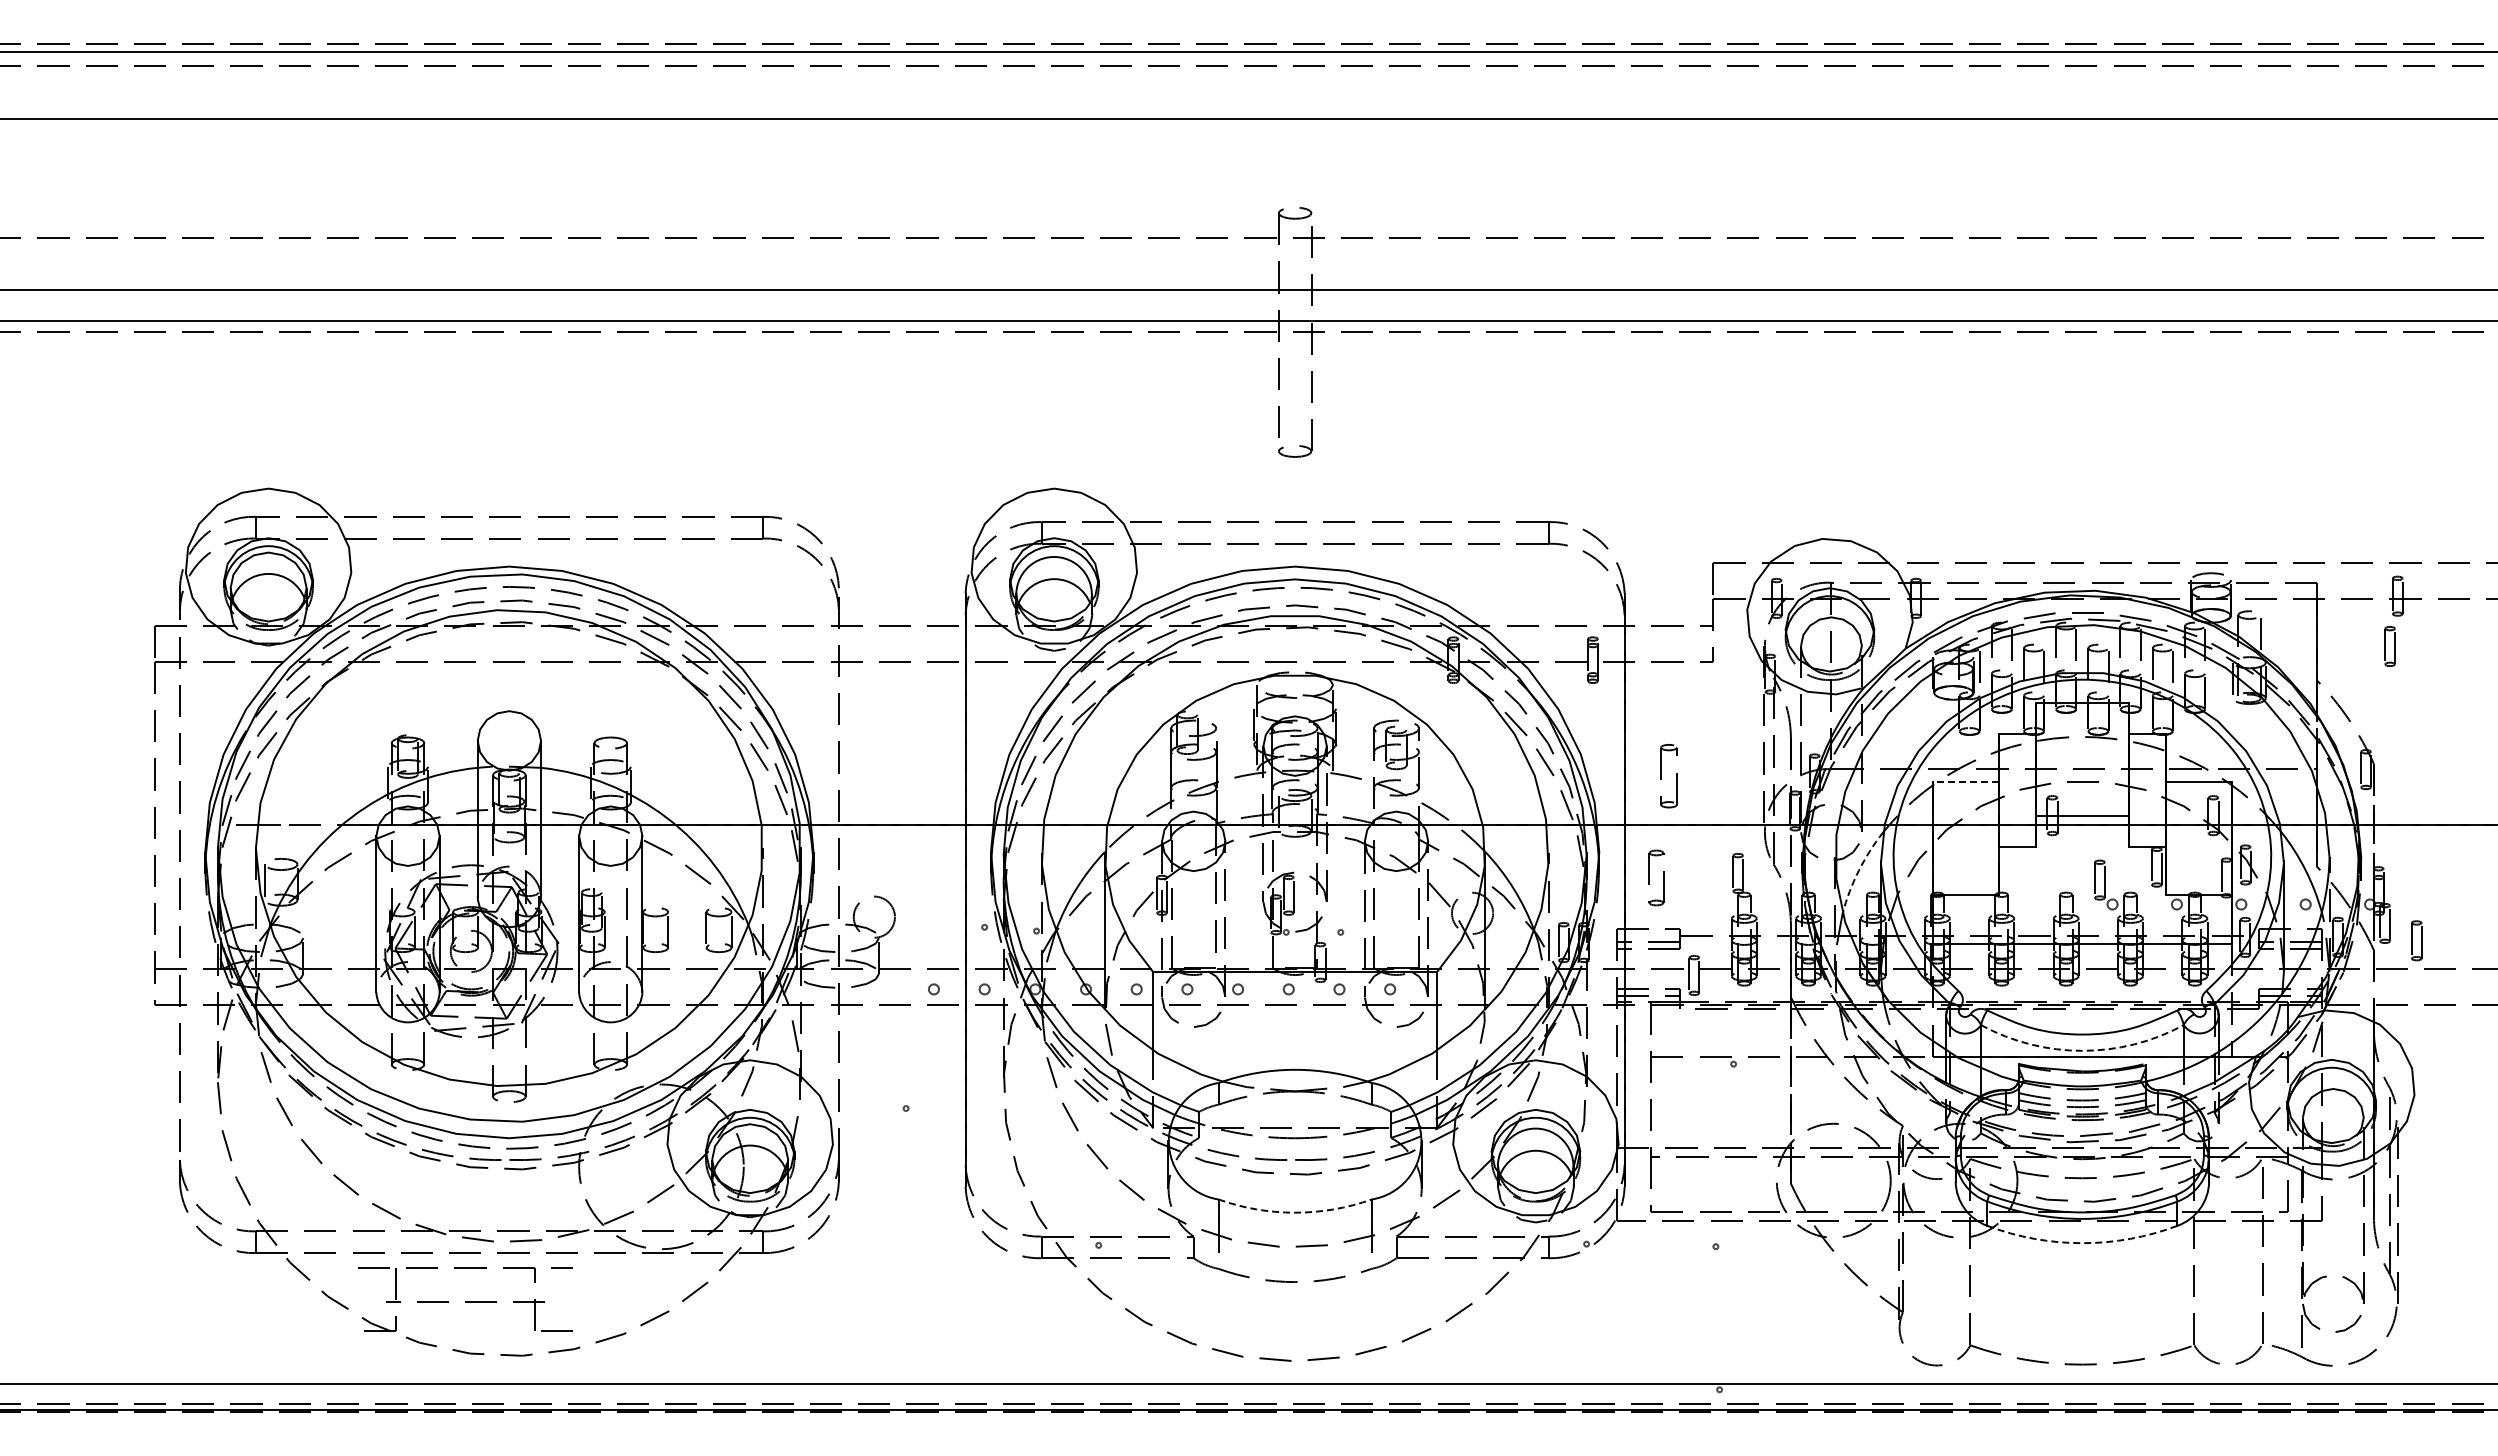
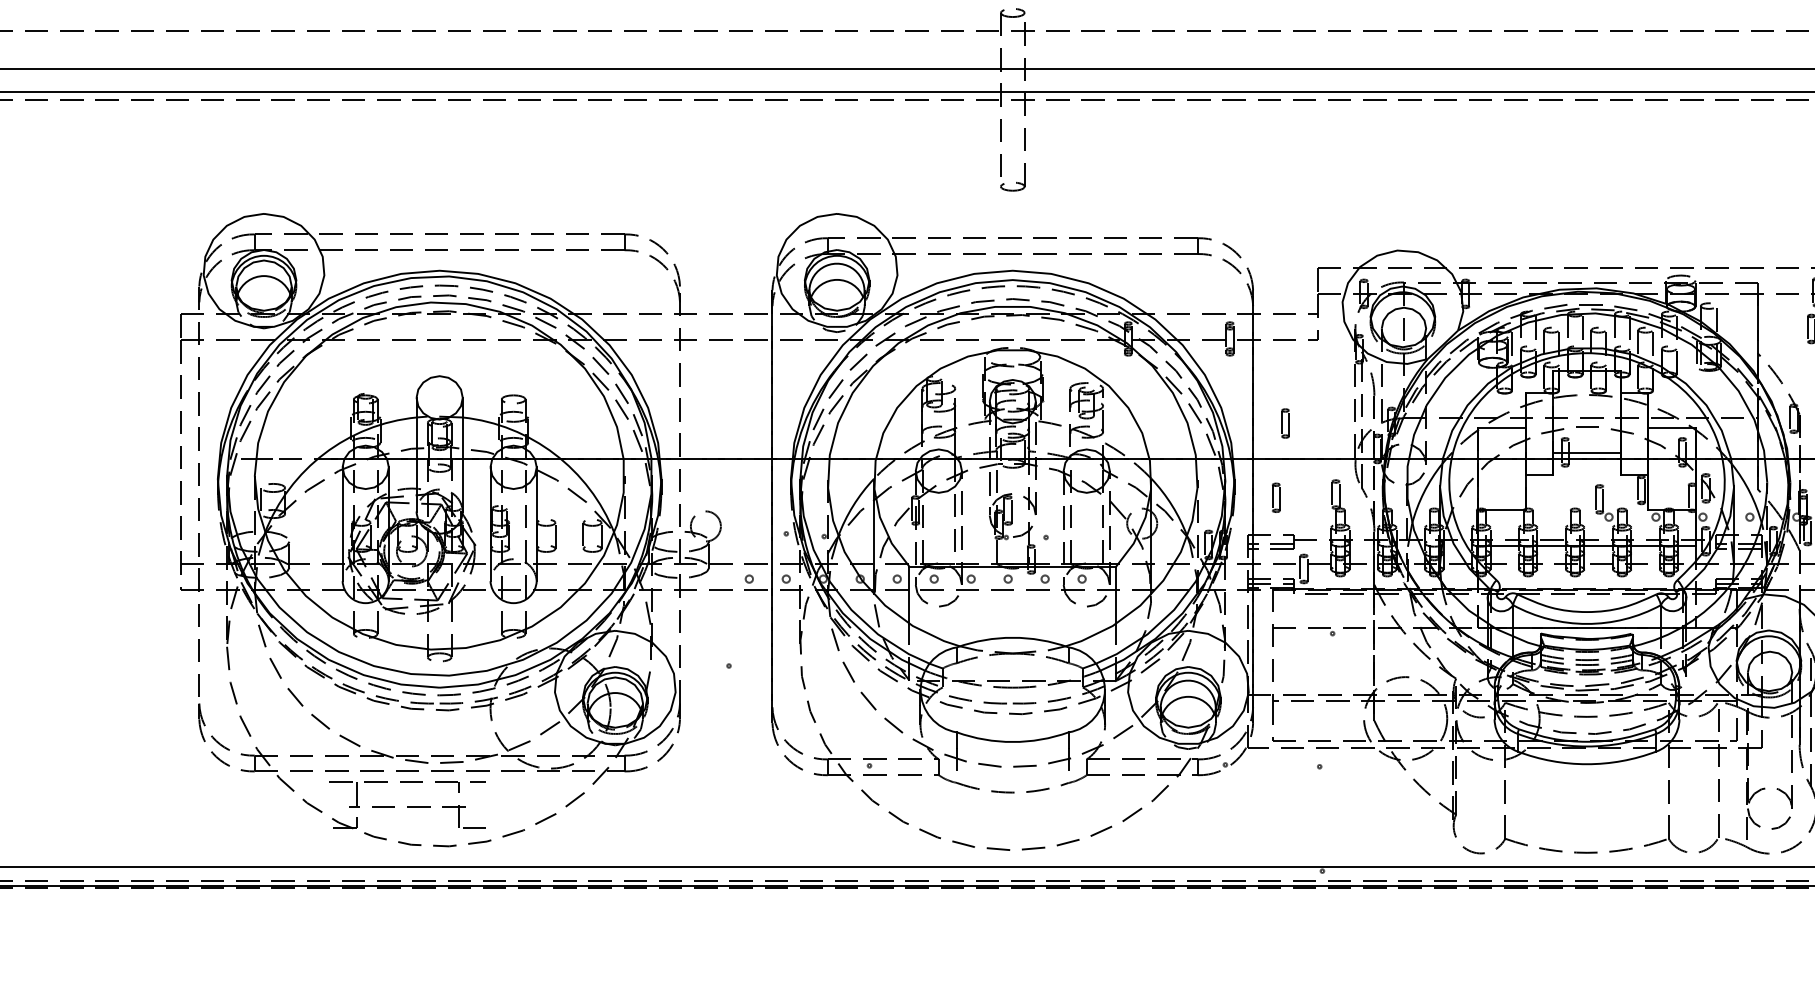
part: (1668, 775) -> (1285, 423), size x0.62
line: (1965, 782) -> (1501, 428), dashed -> solid
arc: (1858, 870) -> (1423, 492), dashed -> solid
part: (1655, 877) -> (1275, 497), size x0.71
arc: (2082, 1050) -> (1587, 623), dashed -> solid
arc: (1295, 1212) -> (1013, 741), dashed -> solid
arc: (2082, 1243) -> (1587, 764), dashed -> solid

